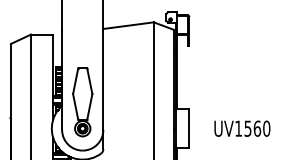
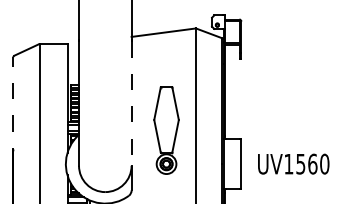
line: (103, 81) -> (131, 103), solid -> dashed
line: (10, 86) -> (13, 110), solid -> dashed
part: (82, 102) -> (166, 130), moved
text: (242, 128) -> (293, 163), moved

